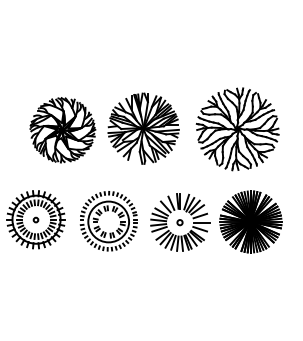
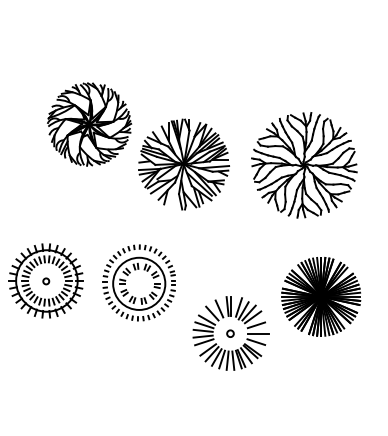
part: (62, 130) -> (89, 124), moved
part: (251, 221) -> (321, 296), moved
part: (180, 222) -> (230, 333), moved

